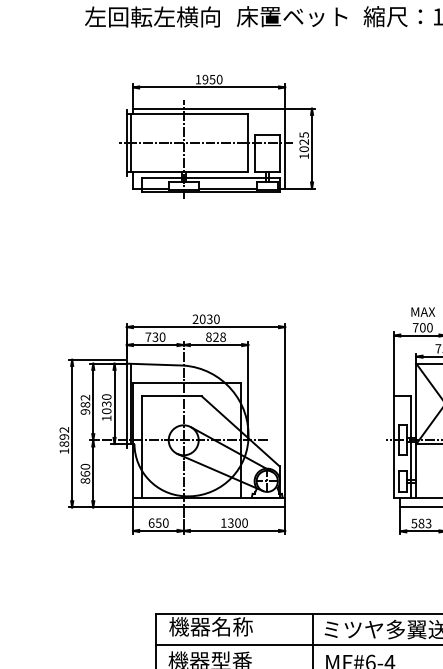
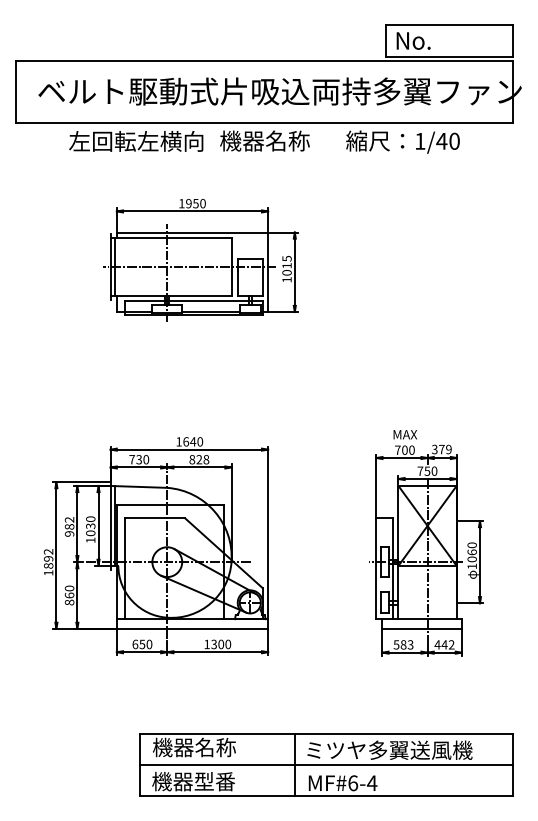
text: (291, 16) -> (274, 140), 床置ベット -> 機器名称
text: (303, 141) -> (286, 265), 1025 -> 1015
text: (203, 318) -> (186, 441), 2030 -> 1640

